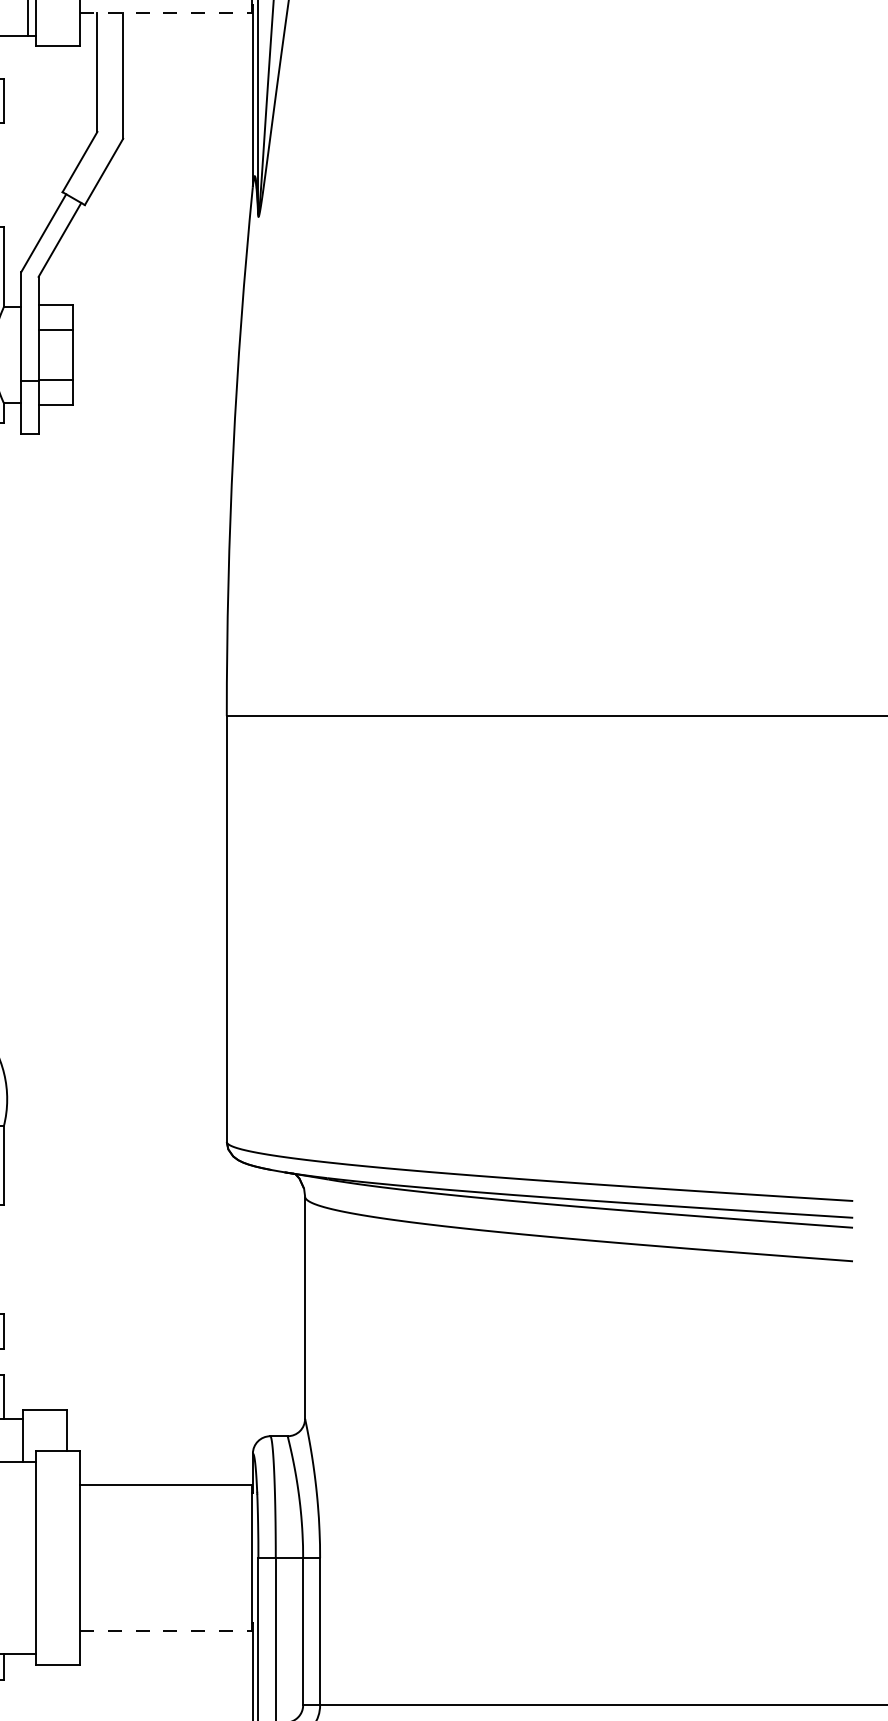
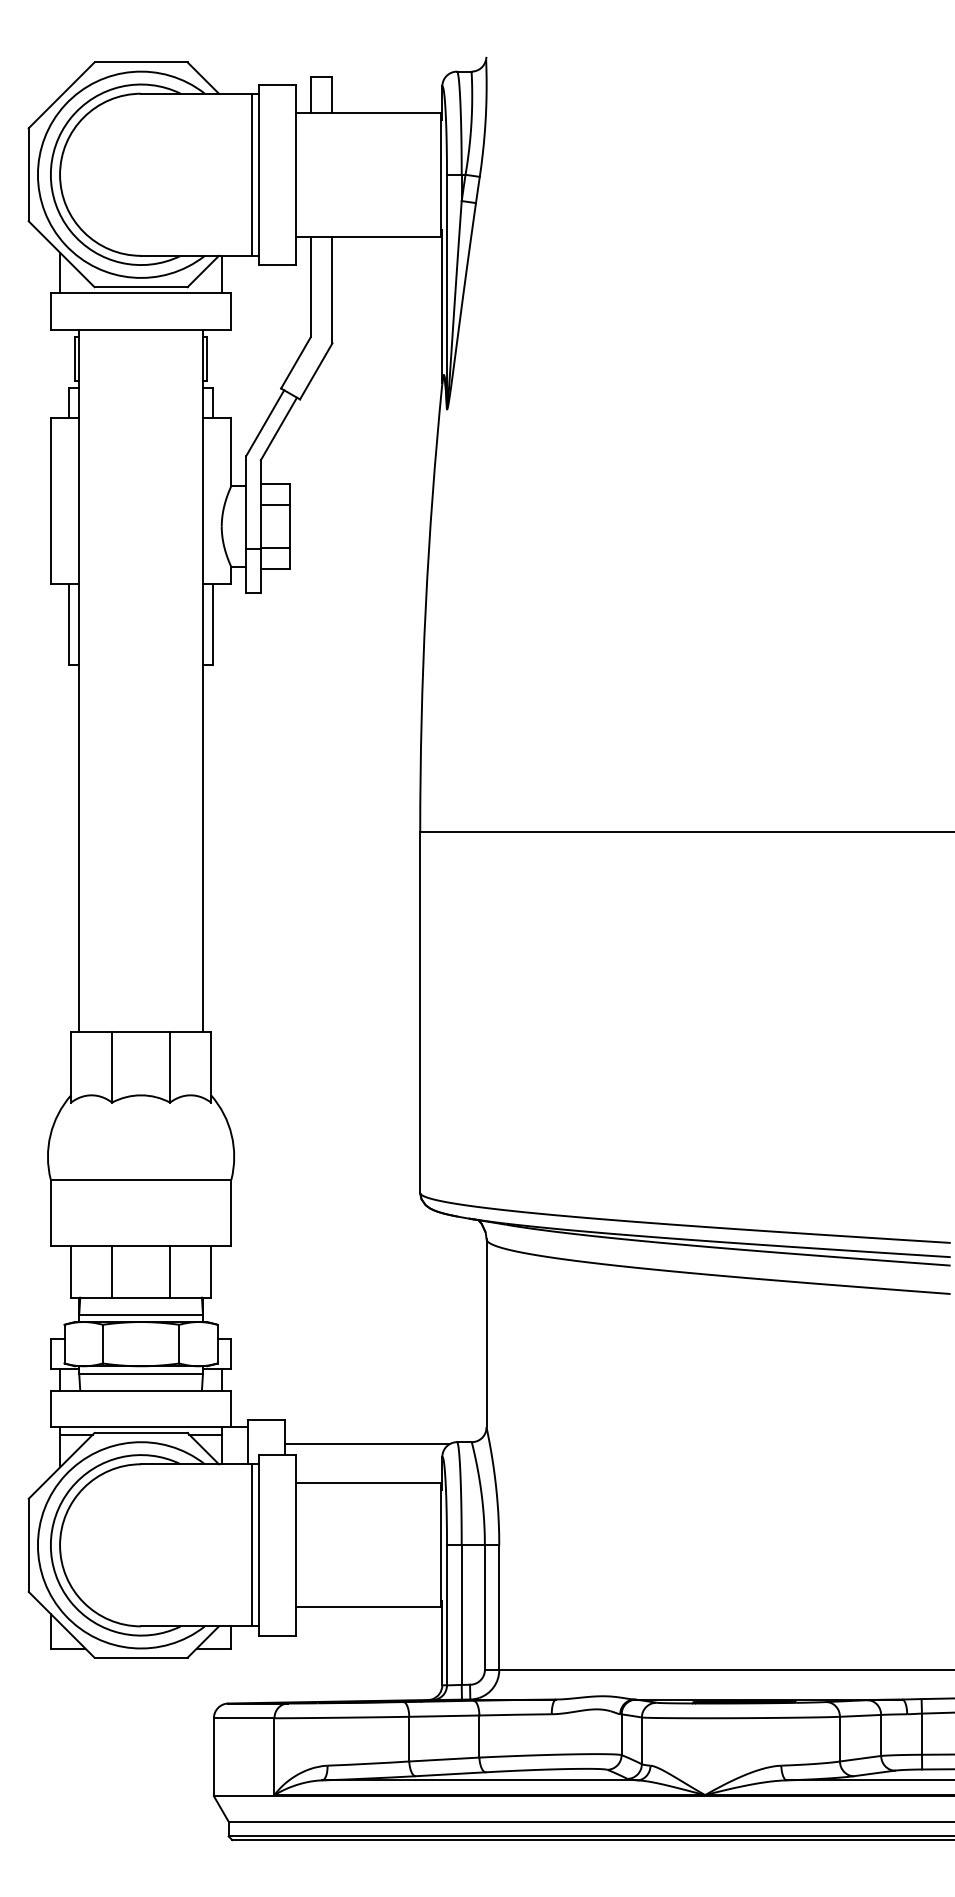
line: (165, 12) -> (368, 236), dashed -> solid
line: (164, 1438) -> (367, 1444), added
line: (27, 1558) -> (251, 1545), added
line: (165, 1631) -> (368, 1607), dashed -> solid

